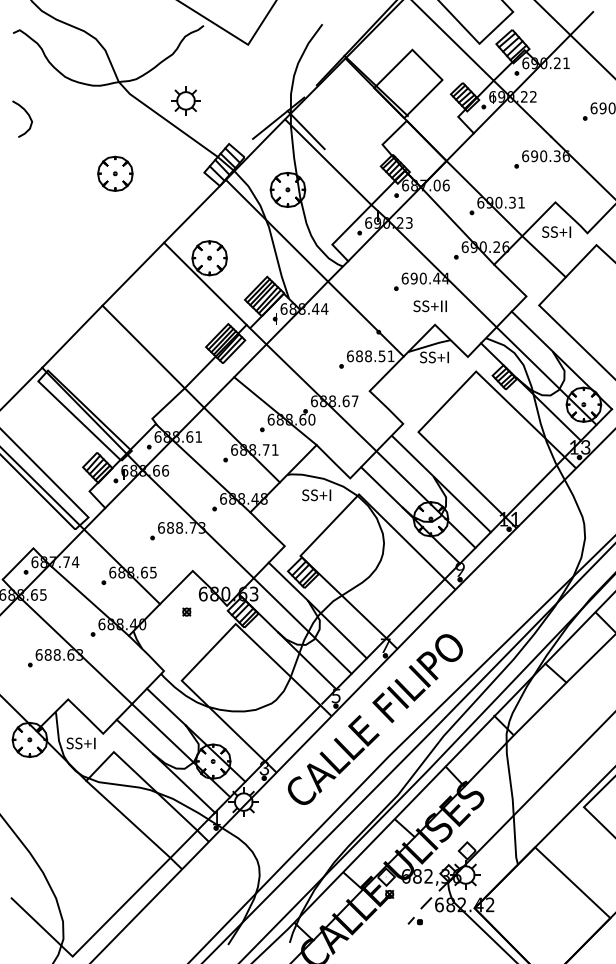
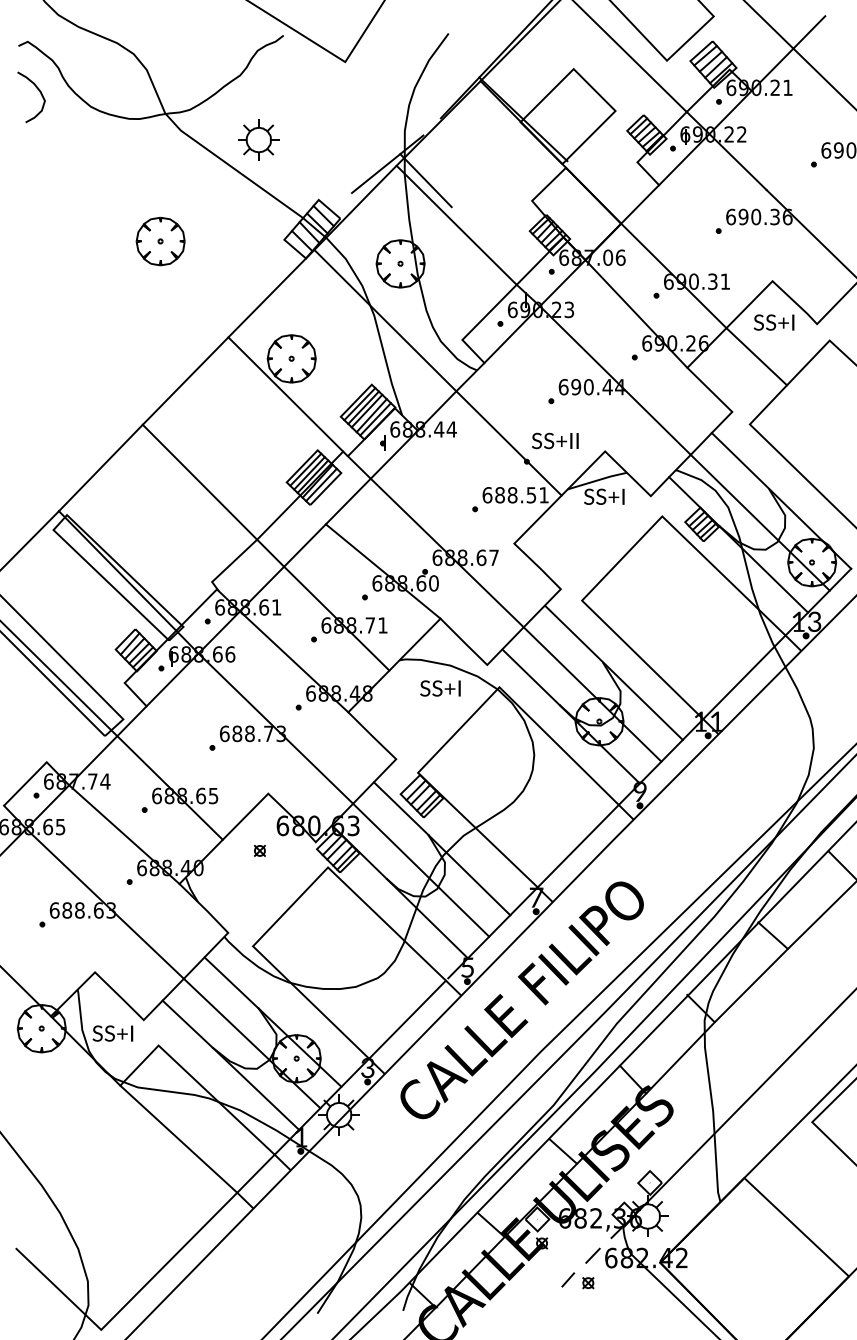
curve: (28, 116) -> (39, 93), moved
text: (429, 306) -> (554, 441), moved
part: (415, 920) -> (577, 1279), size x1.67

